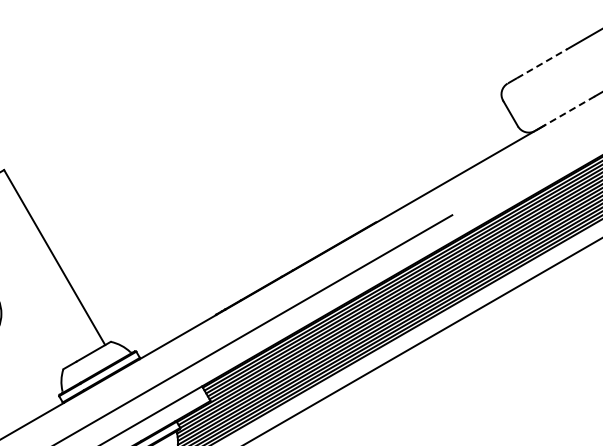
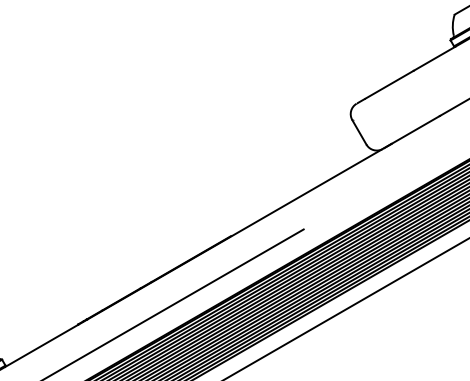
line: (542, 63) -> (389, 84), dashed -> solid
line: (569, 111) -> (415, 130), dashed -> solid

